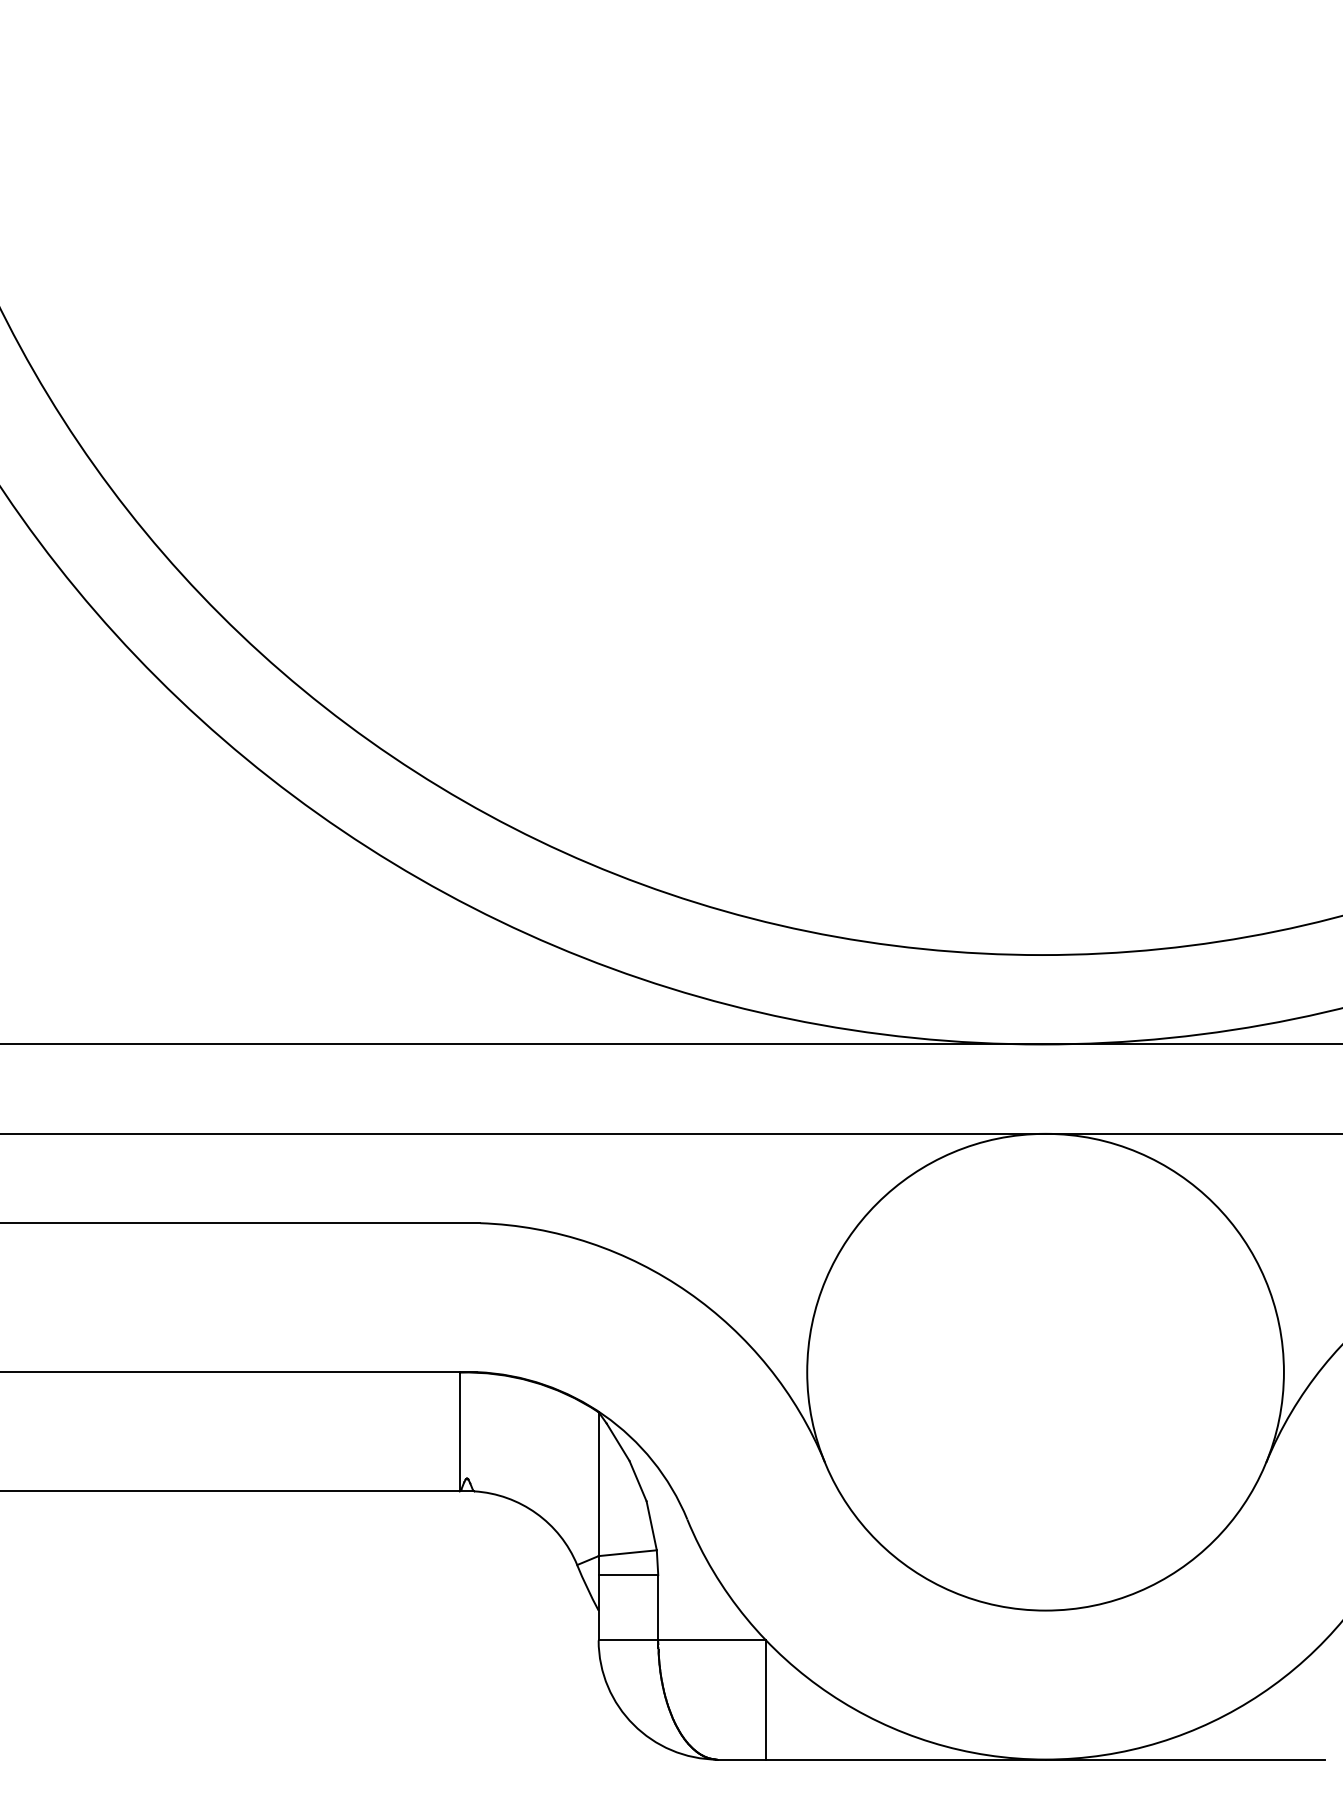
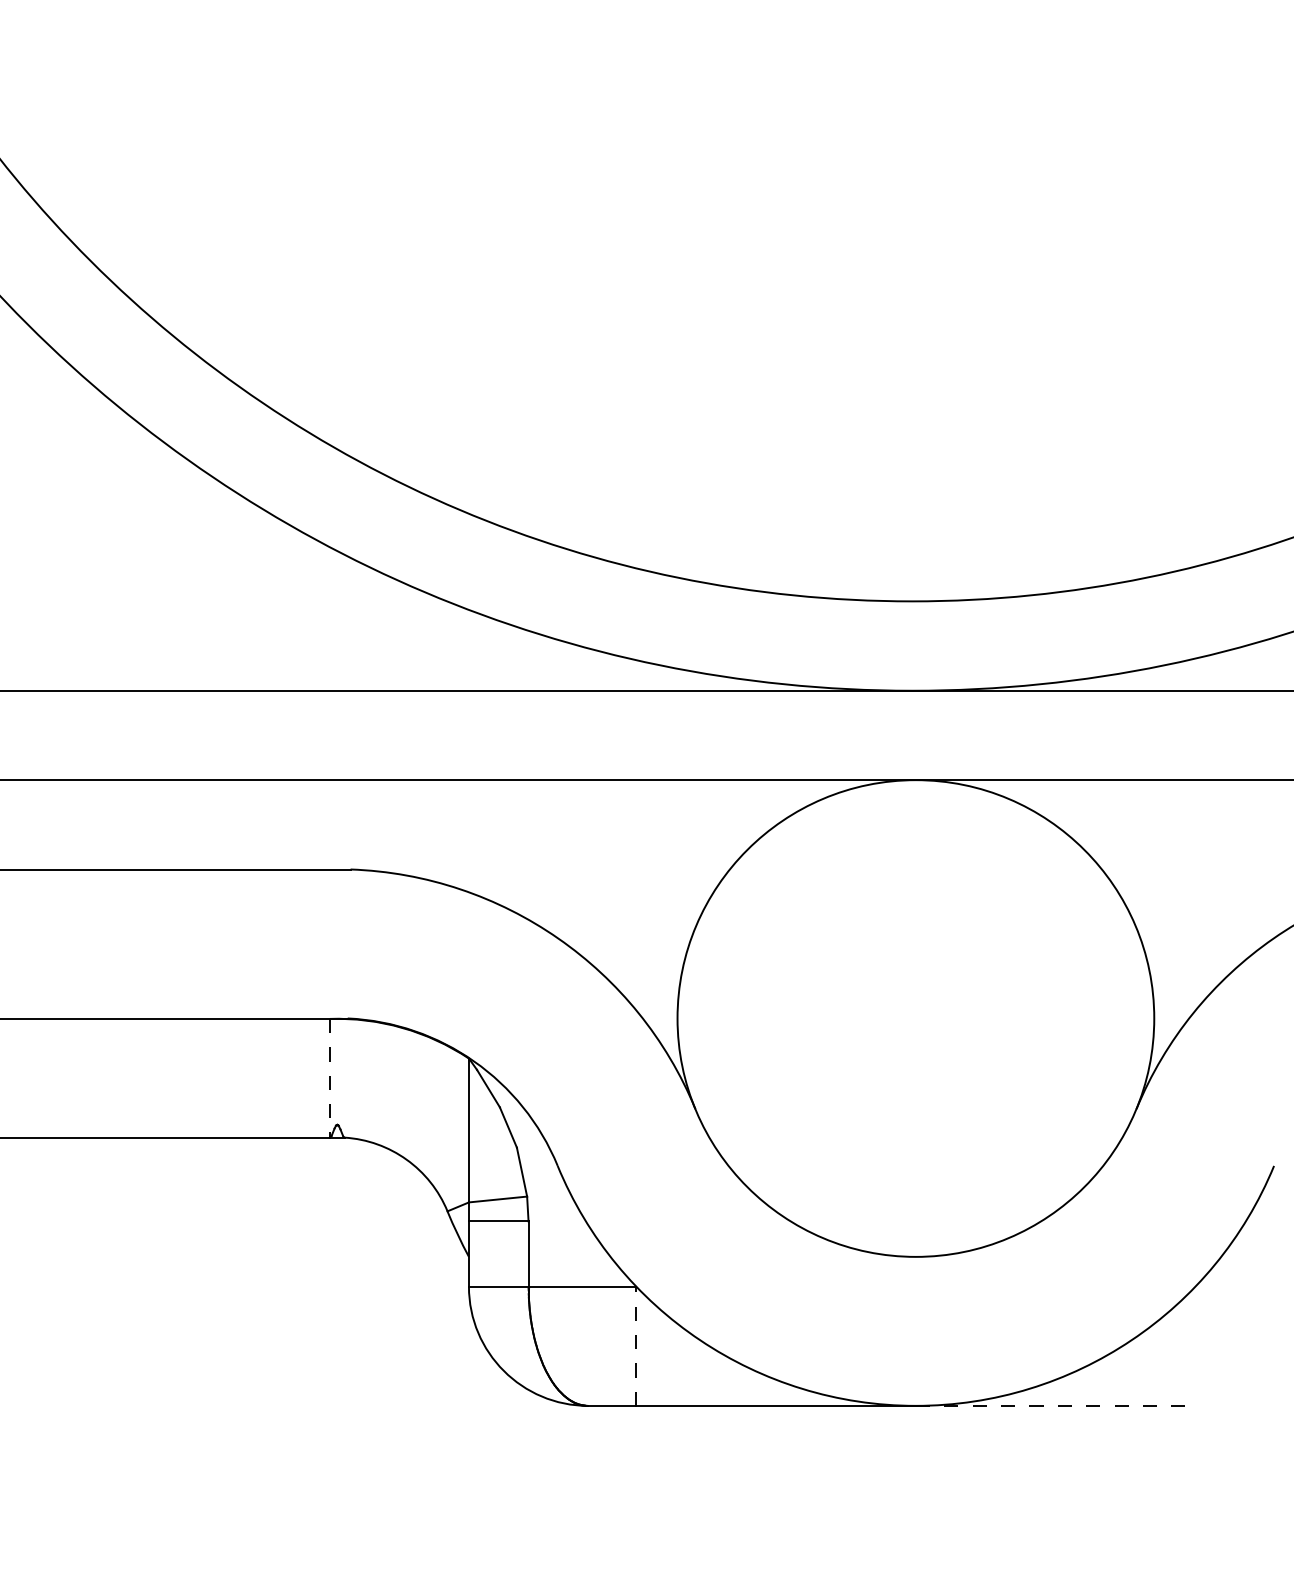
line: (459, 1432) -> (329, 1078), solid -> dashed
line: (766, 1699) -> (636, 1345), solid -> dashed
line: (1185, 1759) -> (1055, 1405), solid -> dashed

